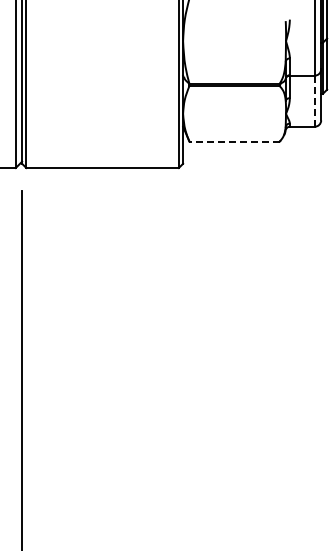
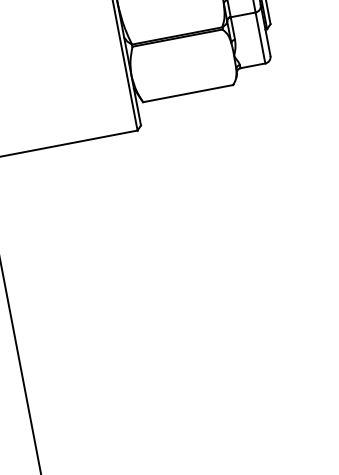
line: (314, 101) -> (260, 38), dashed -> solid
line: (234, 141) -> (188, 93), dashed -> solid

